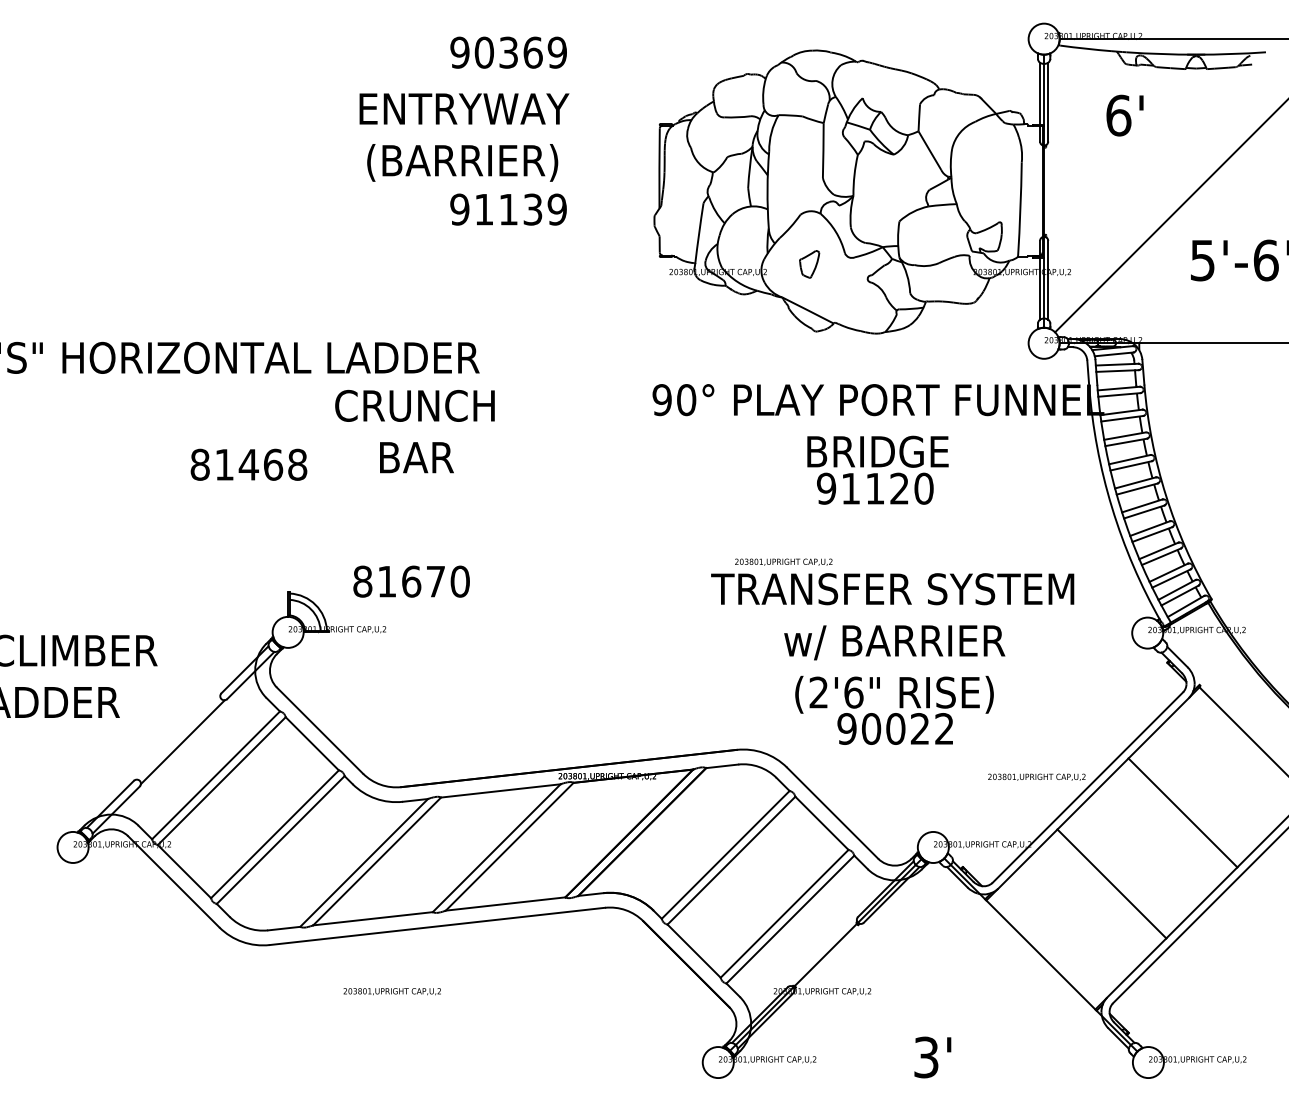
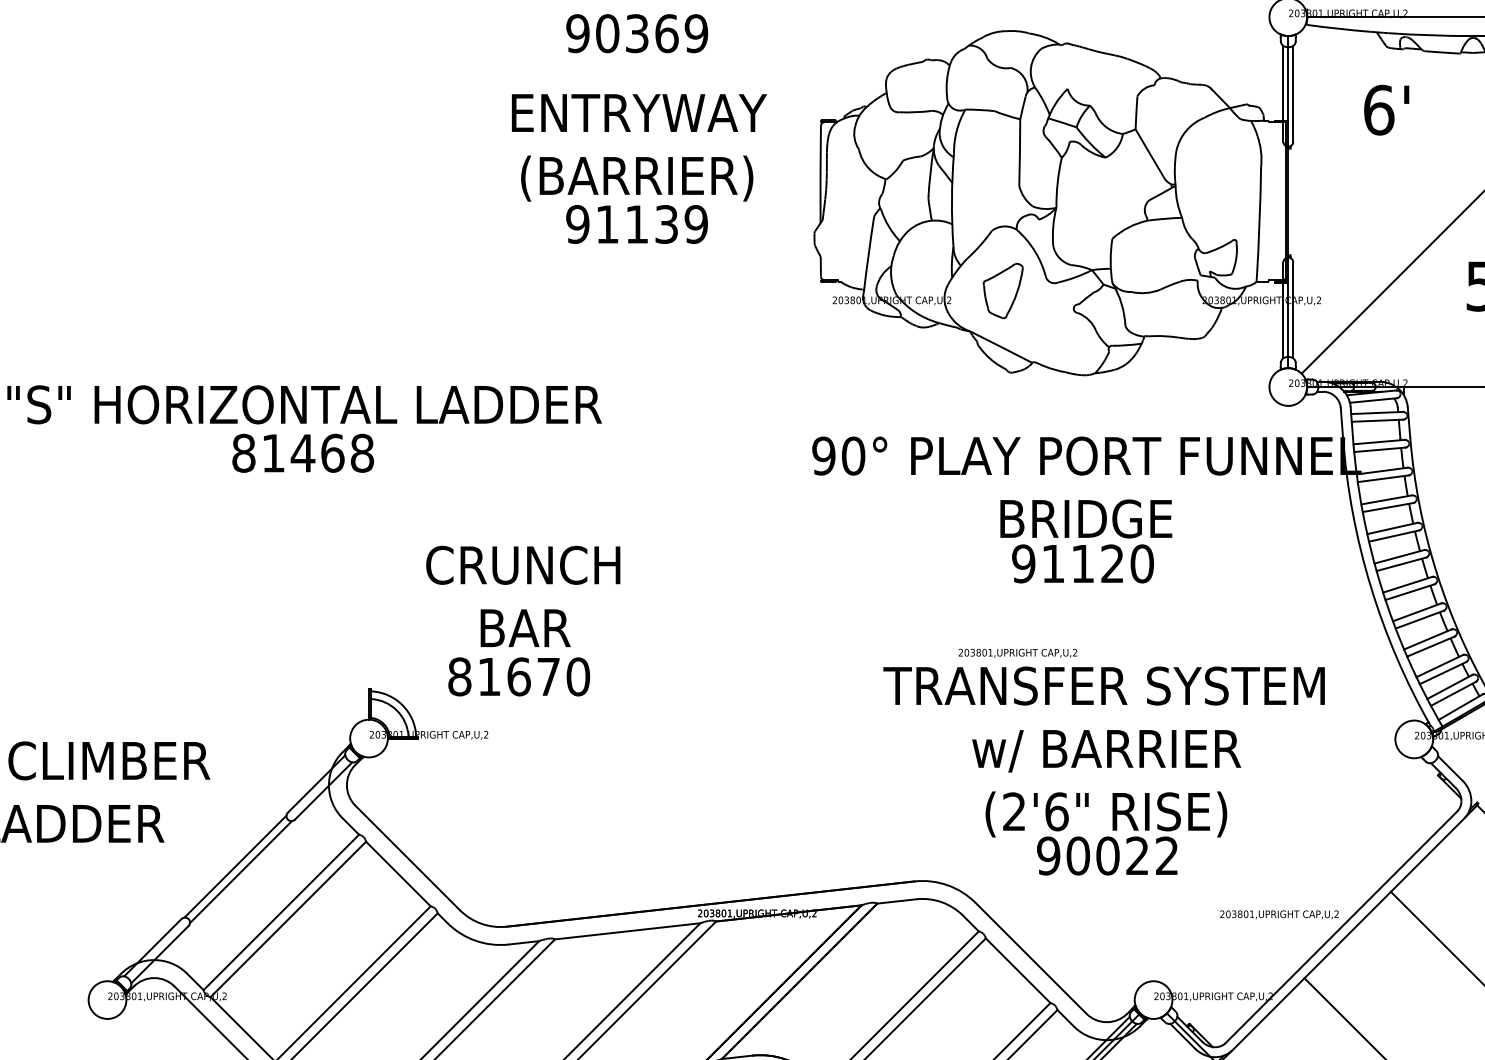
text: (464, 137) -> (639, 147), moved
part: (809, 264) -> (1002, 291), size x1.67
text: (414, 431) -> (522, 596), moved
text: (248, 464) -> (302, 452), moved
text: (783, 561) -> (1017, 652), moved
line: (178, 737) -> (235, 866), added

